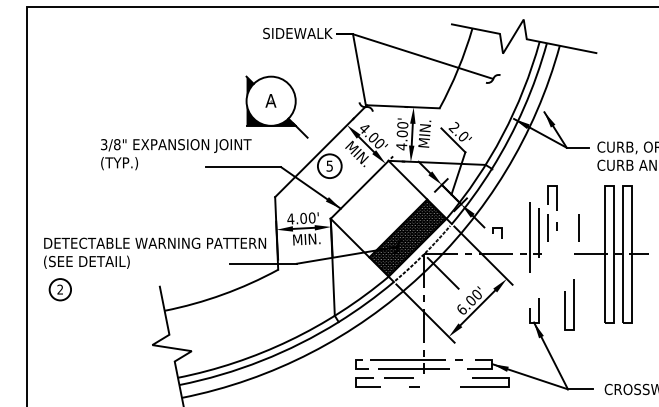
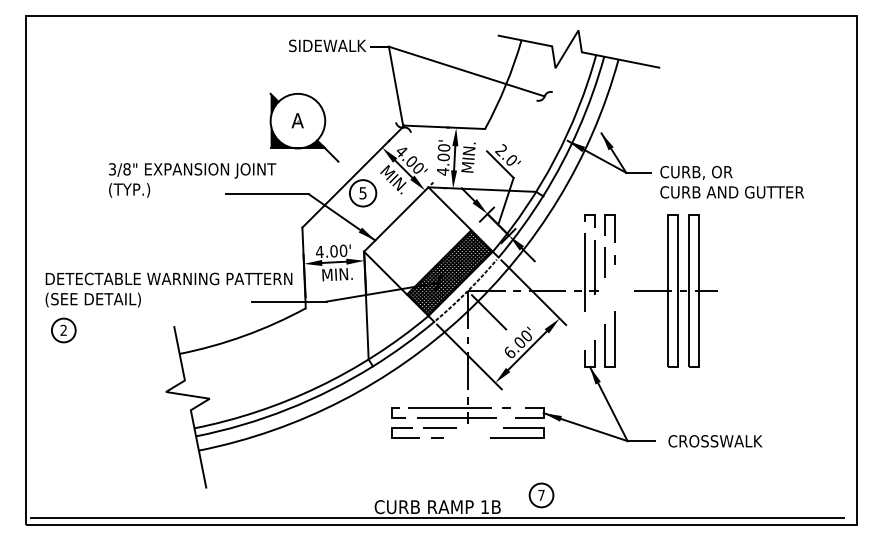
line: (578, 228) -> (639, 262), removed
line: (493, 233) -> (585, 220), moved
line: (565, 305) -> (605, 339), moved
line: (485, 377) -> (517, 428), moved
line: (414, 386) -> (437, 437), moved

